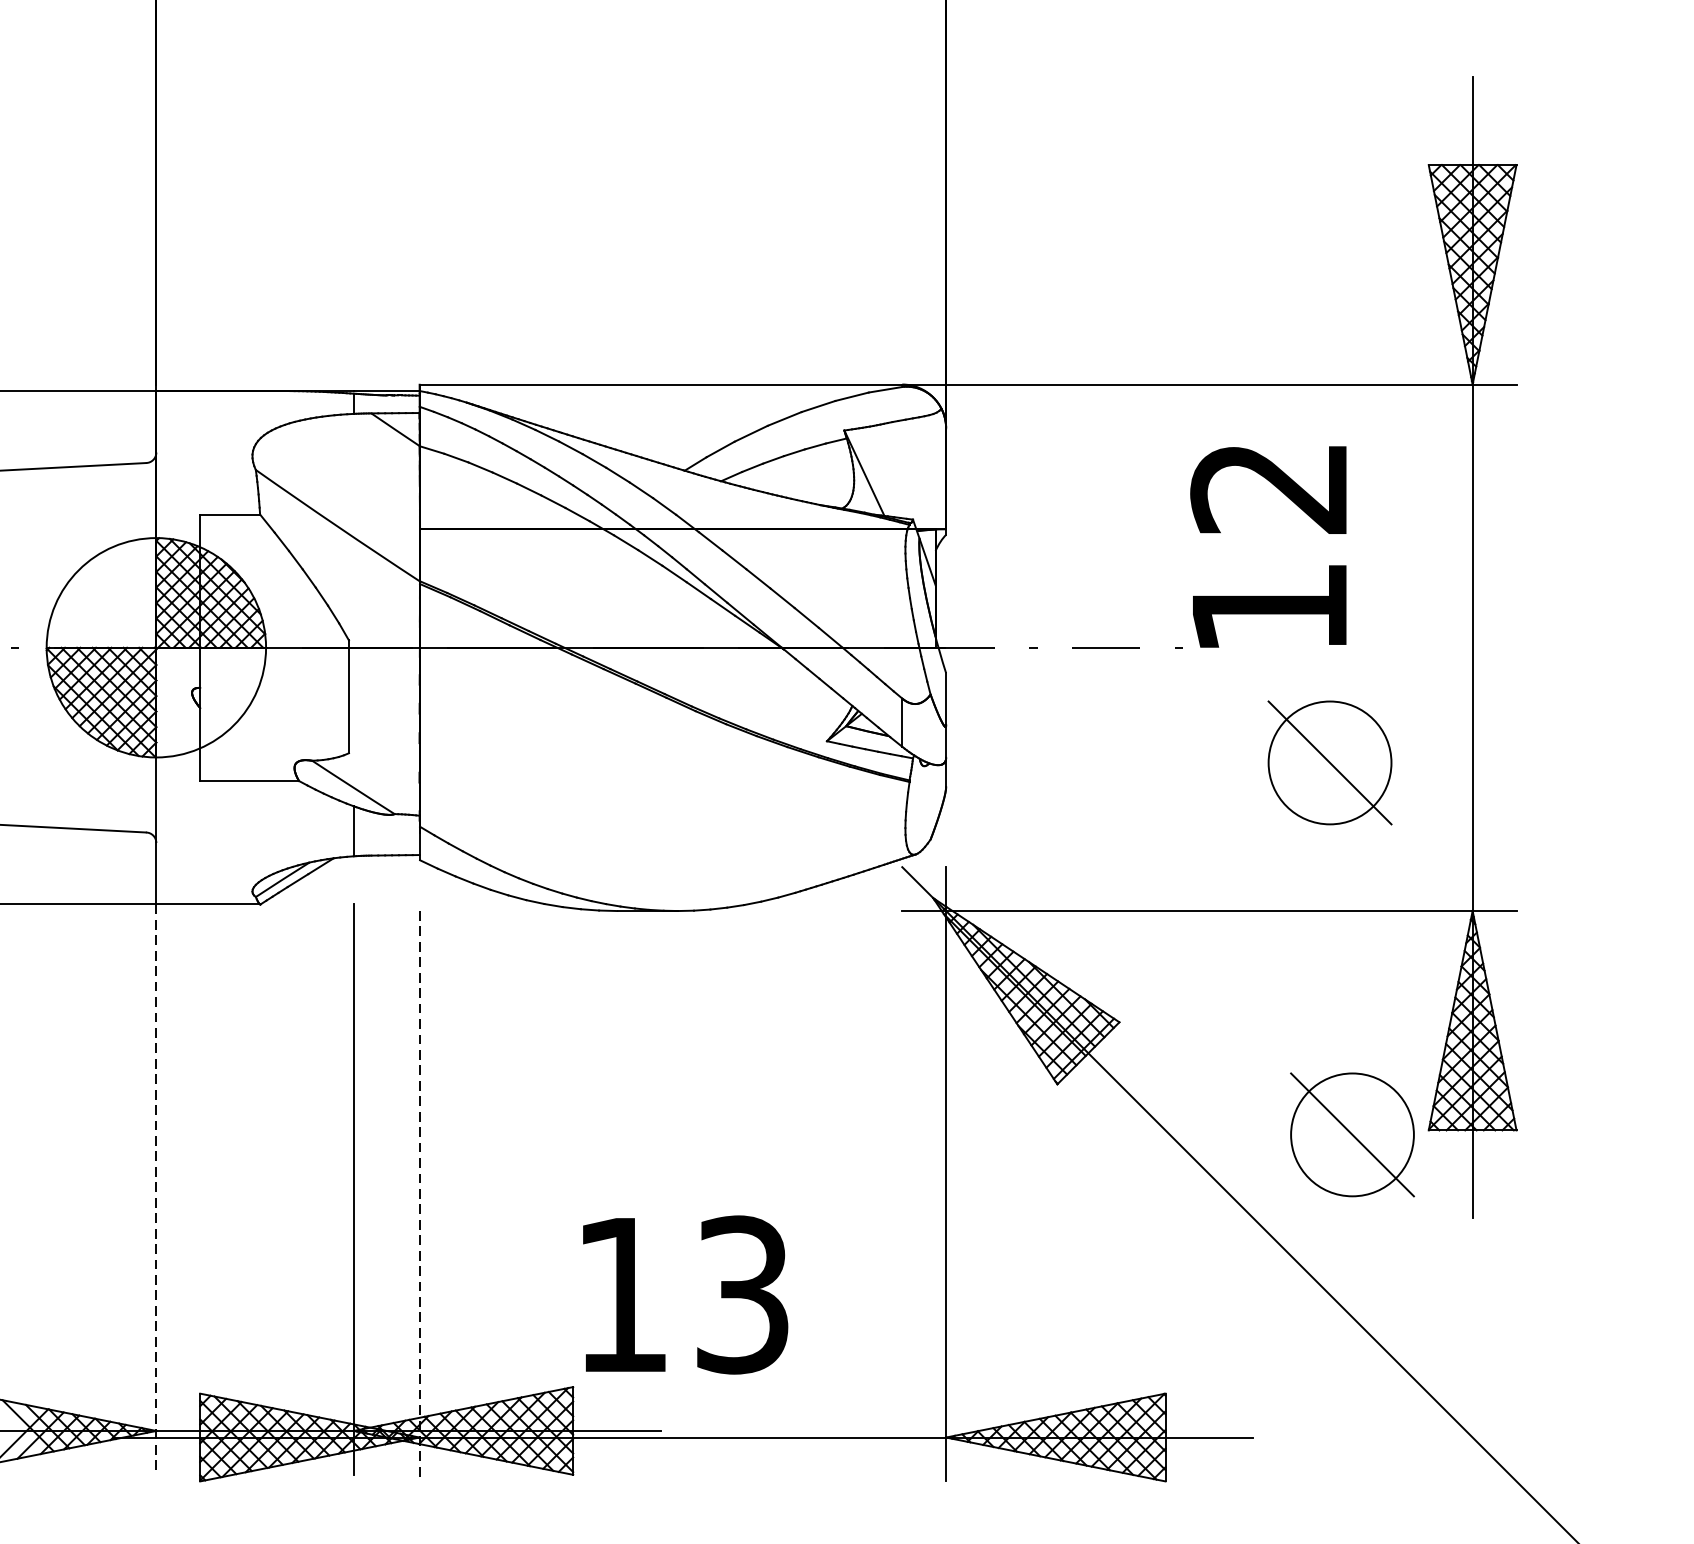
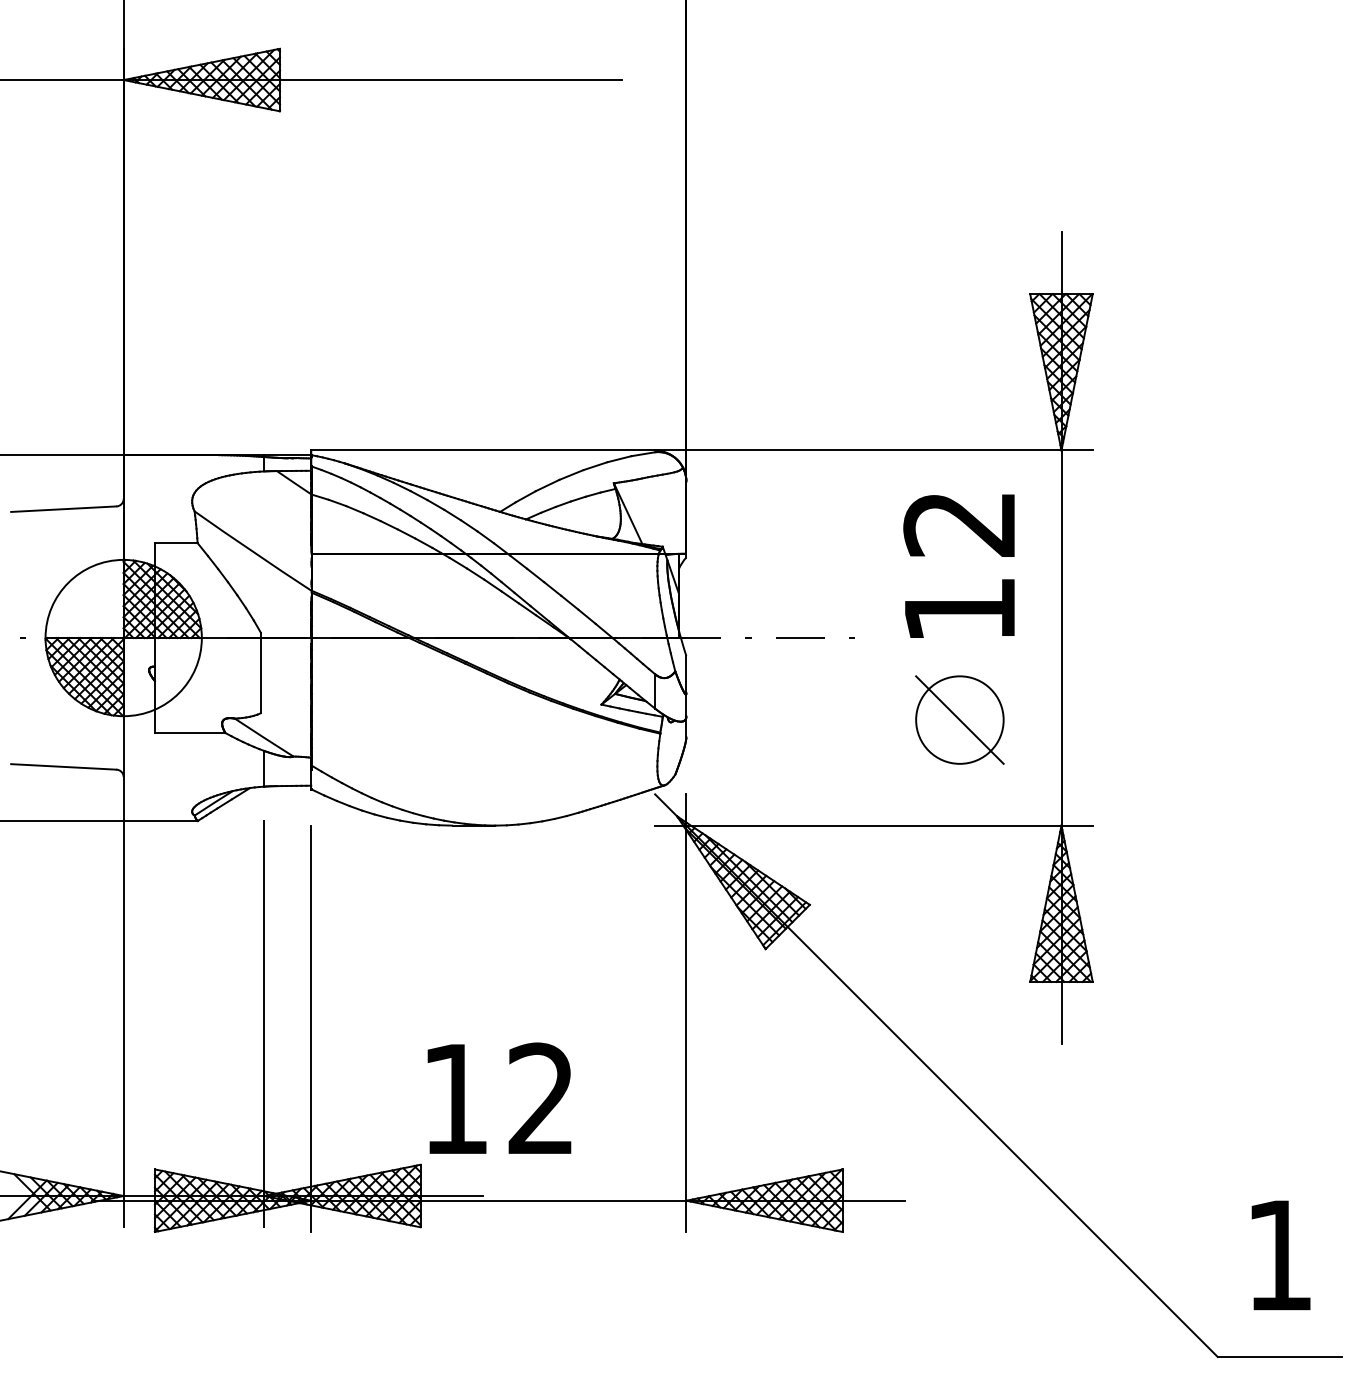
text: (1267, 545) -> (958, 565), moved
part: (1351, 1134) -> (975, 984), removed
line: (156, 1190) -> (123, 1024), dashed -> solid
line: (419, 1197) -> (311, 1029), dashed -> solid
text: (741, 1294) -> (540, 1098), 13 -> 12

